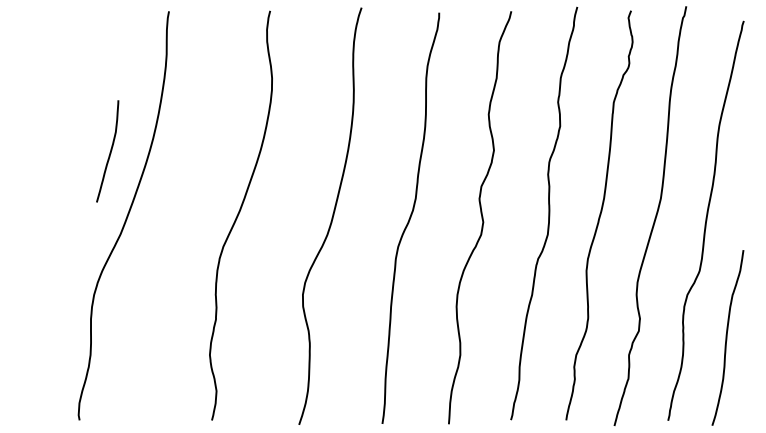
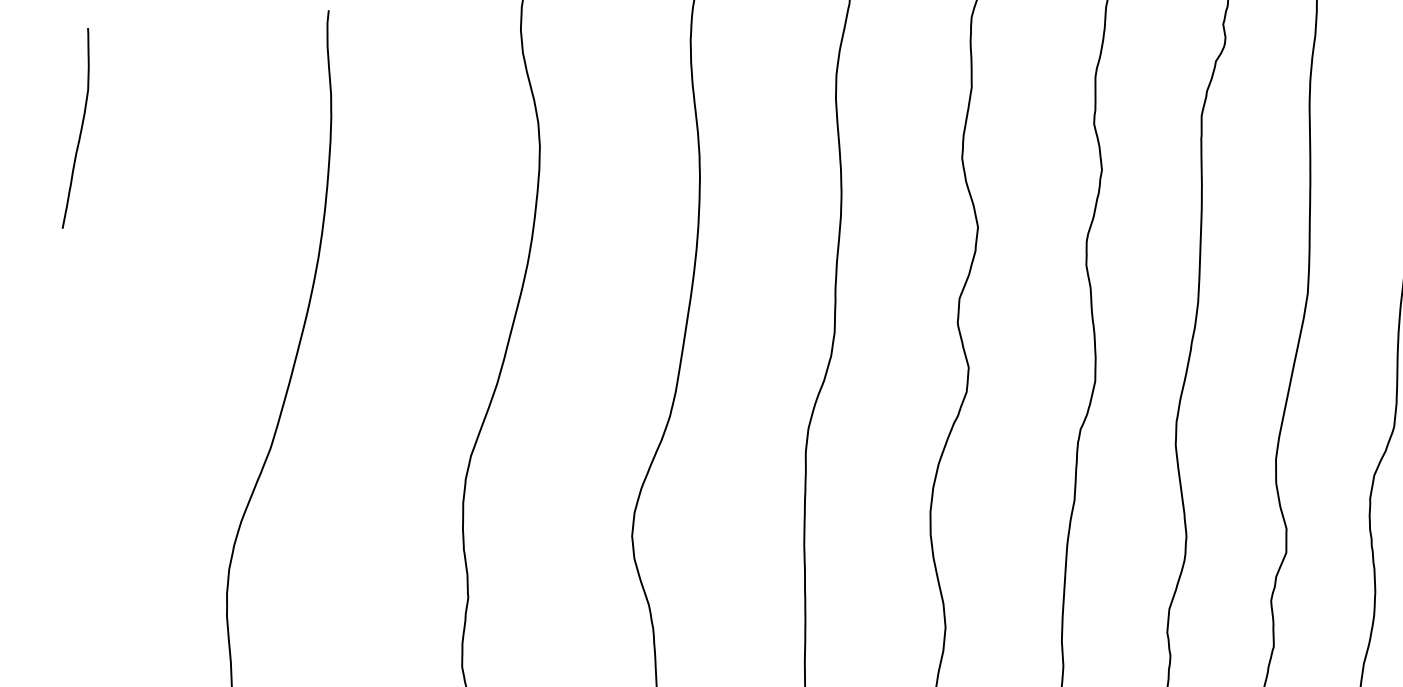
curve: (109, 152) -> (79, 130), moved

